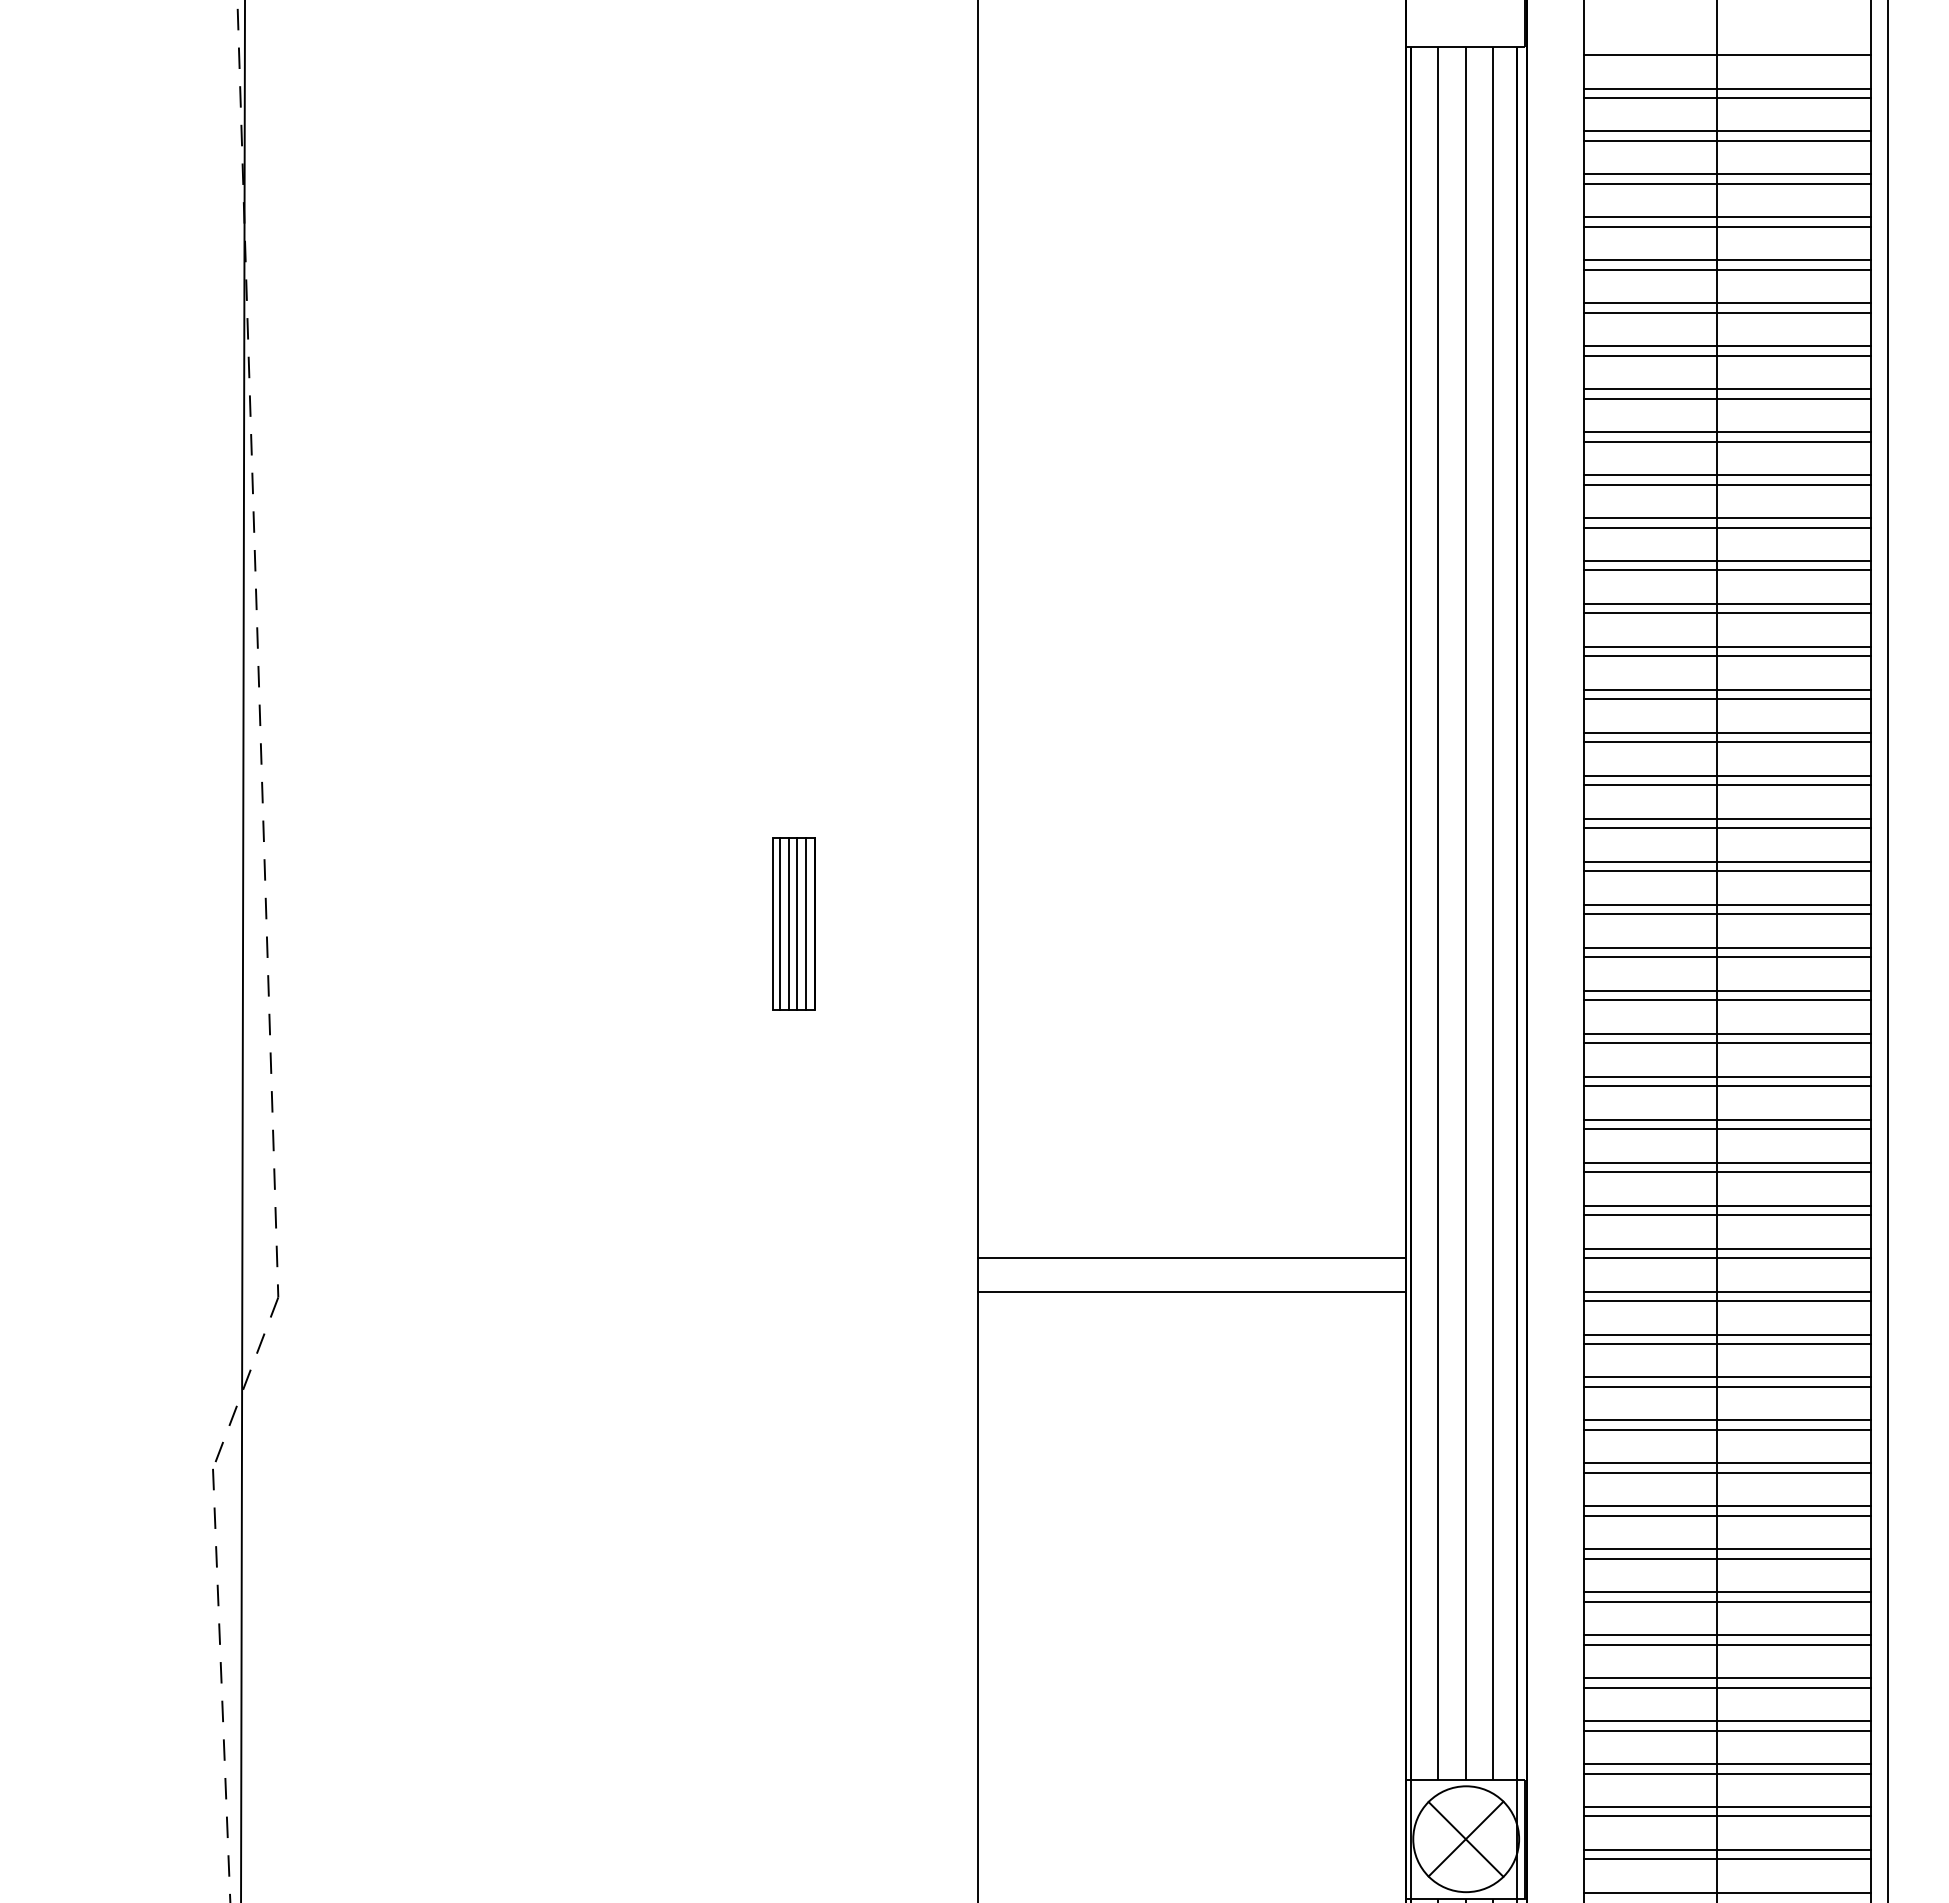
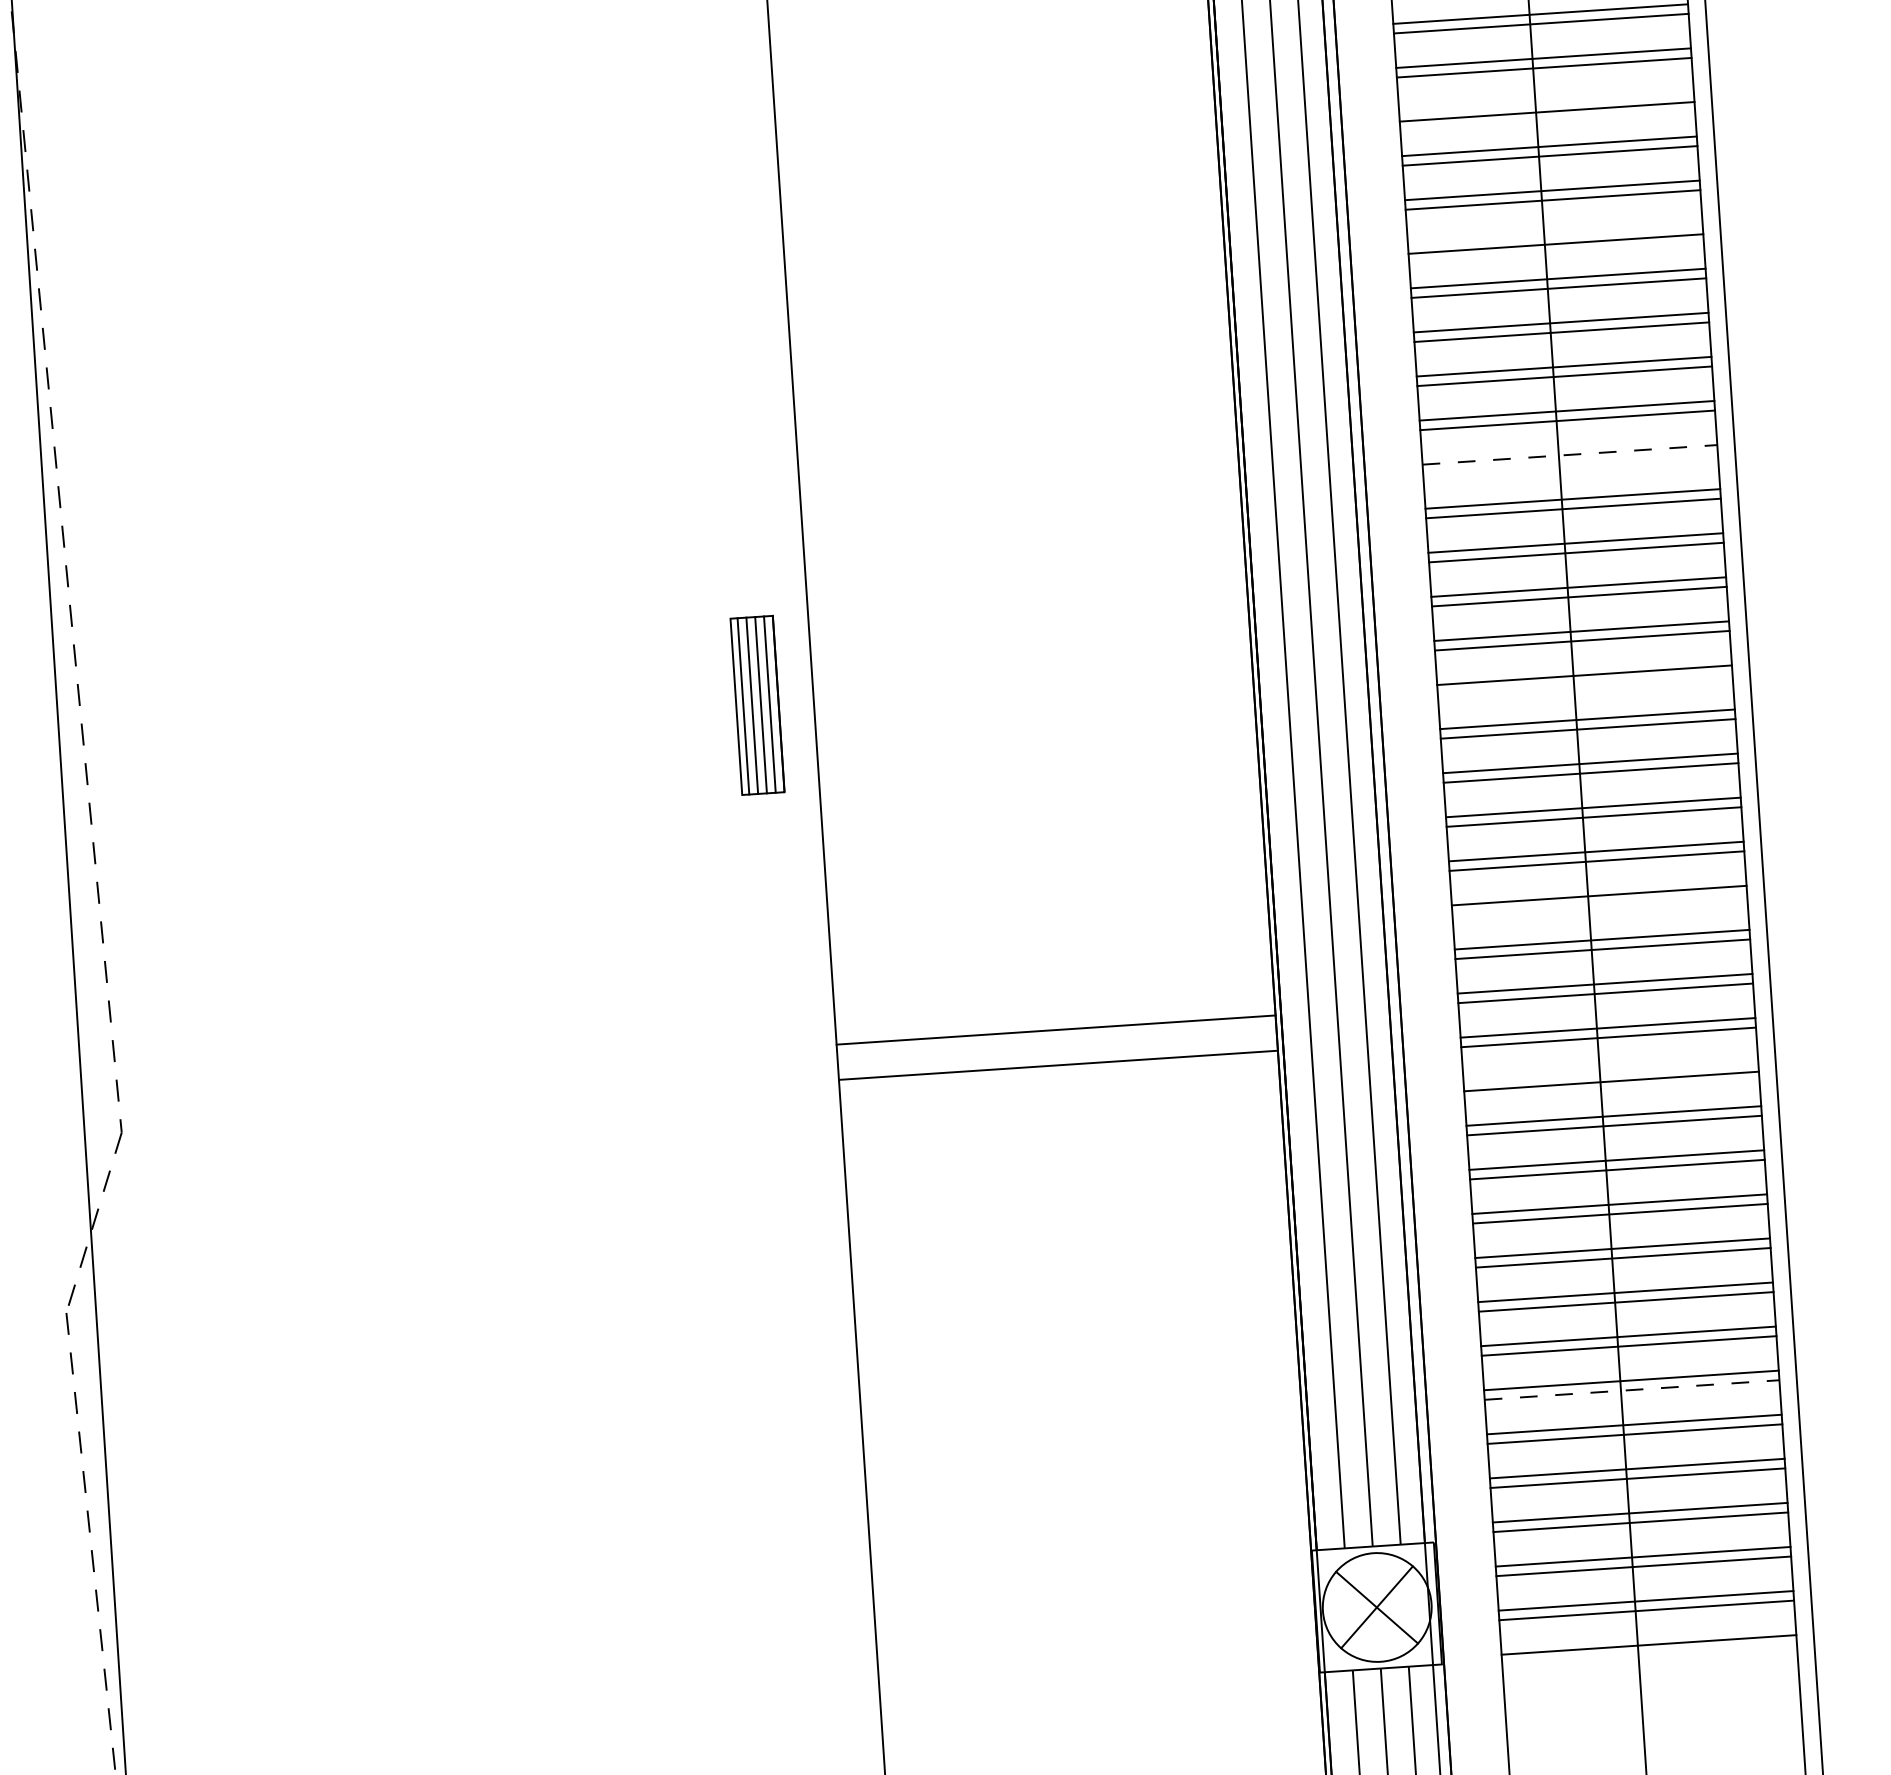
line: (1727, 389) -> (1546, 102), removed
line: (1727, 518) -> (1555, 234), removed
line: (1727, 733) -> (1569, 455), solid -> dashed
line: (1727, 742) -> (1570, 464), removed
part: (793, 923) -> (757, 705), moved
line: (1727, 957) -> (1585, 685), removed
line: (1727, 1172) -> (1599, 905), removed
line: (1727, 1334) -> (1610, 1071), removed
line: (1727, 1644) -> (1632, 1389), solid -> dashed

